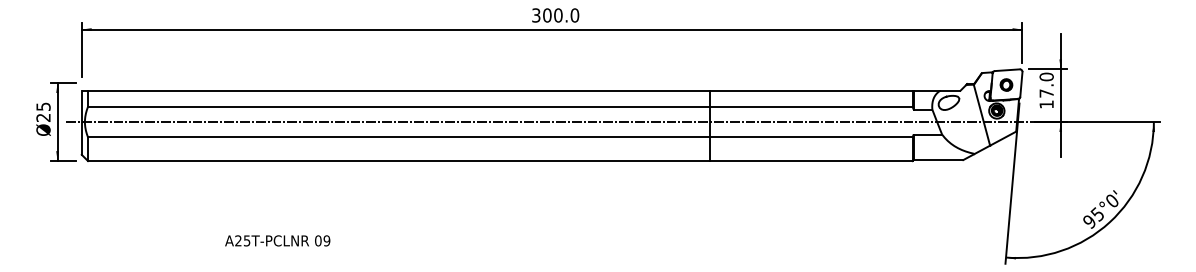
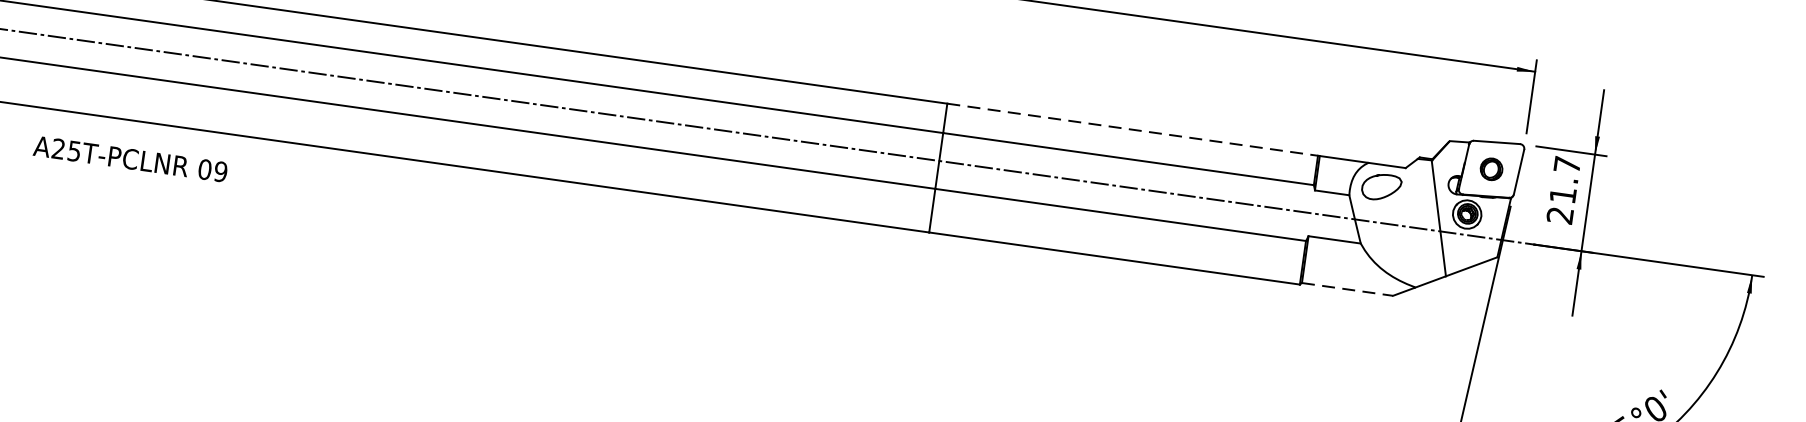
line: (812, 90) -> (1134, 129), solid -> dashed
text: (1046, 90) -> (1563, 189), 17.0 -> 21.7
line: (938, 160) -> (1347, 290), solid -> dashed
text: (277, 240) -> (130, 158), moved

